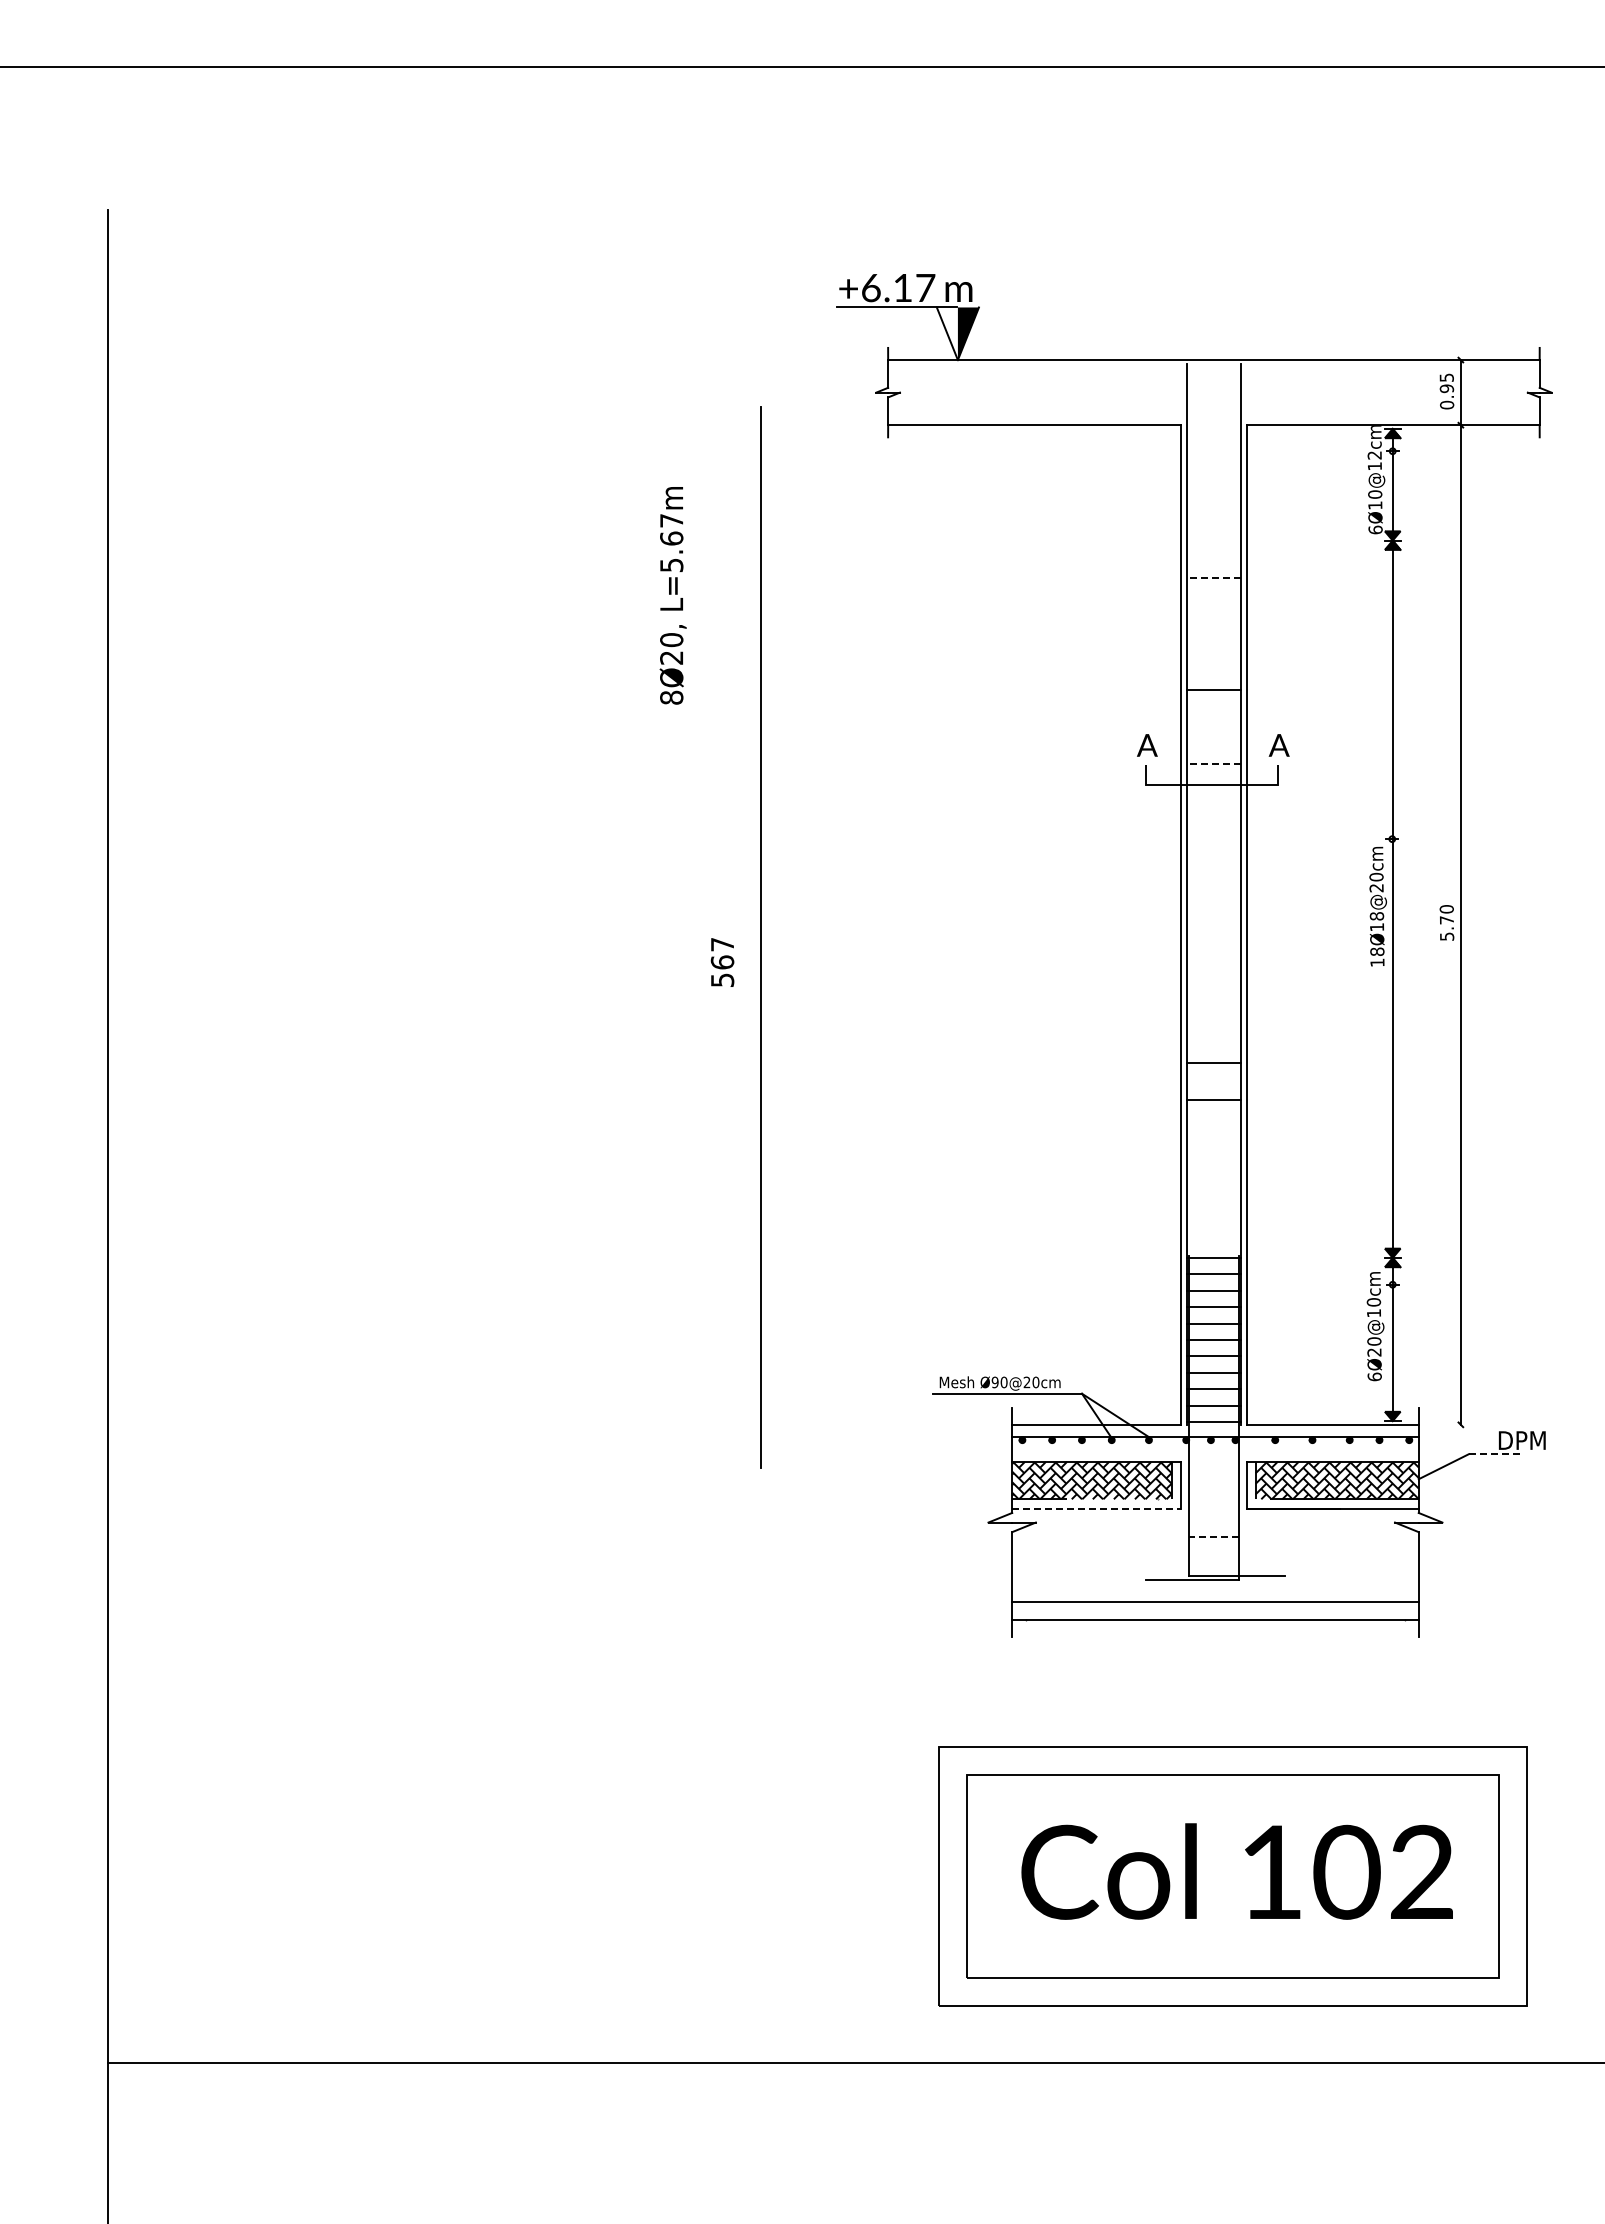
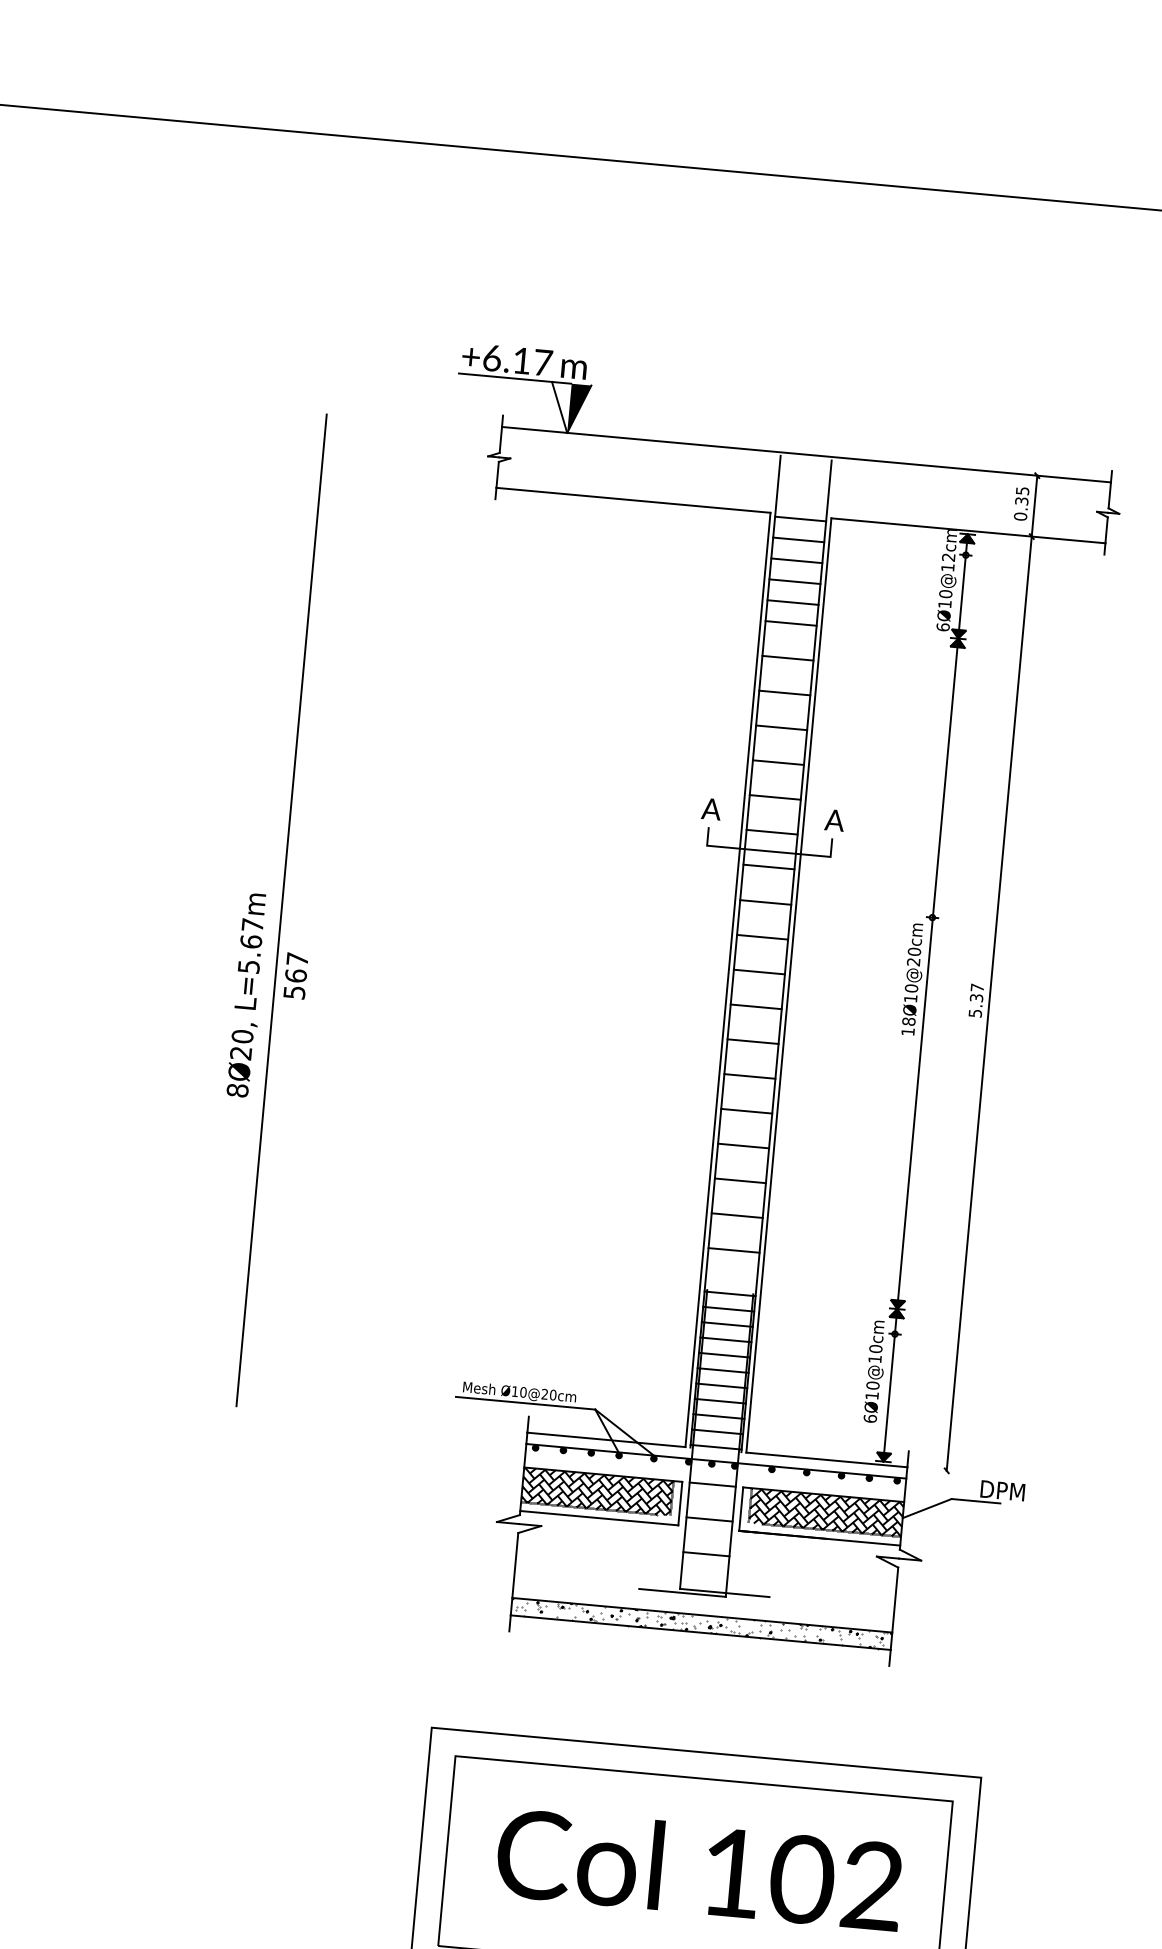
text: (1446, 388) -> (1021, 501), 0.95 -> 0.35
line: (1213, 428) -> (800, 518), added
line: (1213, 451) -> (798, 540), added
line: (1213, 473) -> (796, 560), added
line: (1213, 495) -> (794, 581), added
line: (1213, 518) -> (792, 602), added
line: (1213, 540) -> (790, 623), added
line: (1213, 577) -> (787, 657), dashed -> solid
text: (672, 595) -> (247, 995), moved
line: (1213, 615) -> (784, 693), added
line: (1213, 652) -> (781, 727), added
line: (1213, 726) -> (774, 797), added
line: (1213, 764) -> (771, 832), dashed -> solid
line: (1213, 801) -> (768, 867), added
line: (1213, 839) -> (765, 902), added
line: (1213, 876) -> (762, 937), added
line: (1213, 913) -> (759, 971), added
text: (1446, 914) -> (976, 992), 5.70 -> 5.37
text: (1376, 916) -> (911, 988), 18Ø18@20cm -> 18Ø10@20cm
line: (760, 937) -> (281, 910), moved
line: (1213, 950) -> (755, 1006), added
line: (1213, 988) -> (752, 1042), added
line: (1213, 1025) -> (749, 1076), added
line: (1213, 1136) -> (740, 1180), added
line: (1213, 1174) -> (736, 1215), added
line: (1213, 1211) -> (733, 1250), added
text: (1374, 1352) -> (872, 1395), 6Ø20@10cm -> 6Ø10@10cm
text: (994, 1382) -> (514, 1391), Ø90@20cm -> Ø10@20cm
line: (1495, 1454) -> (976, 1501), dashed -> solid
line: (1213, 1462) -> (712, 1485), added
line: (1213, 1499) -> (709, 1519), added
line: (1096, 1508) -> (599, 1518), dashed -> solid
line: (1213, 1536) -> (706, 1554), dashed -> solid
hatch: (1215, 1610) -> (701, 1623), added

